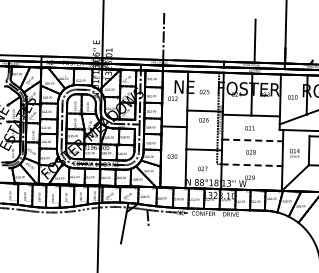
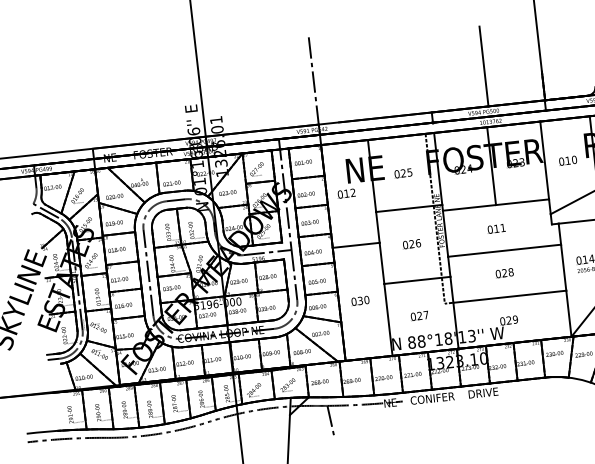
text: (203, 120) -> (411, 244), moved
line: (253, 140) -> (506, 250), dashed -> solid
line: (252, 165) -> (510, 297), dashed -> solid

